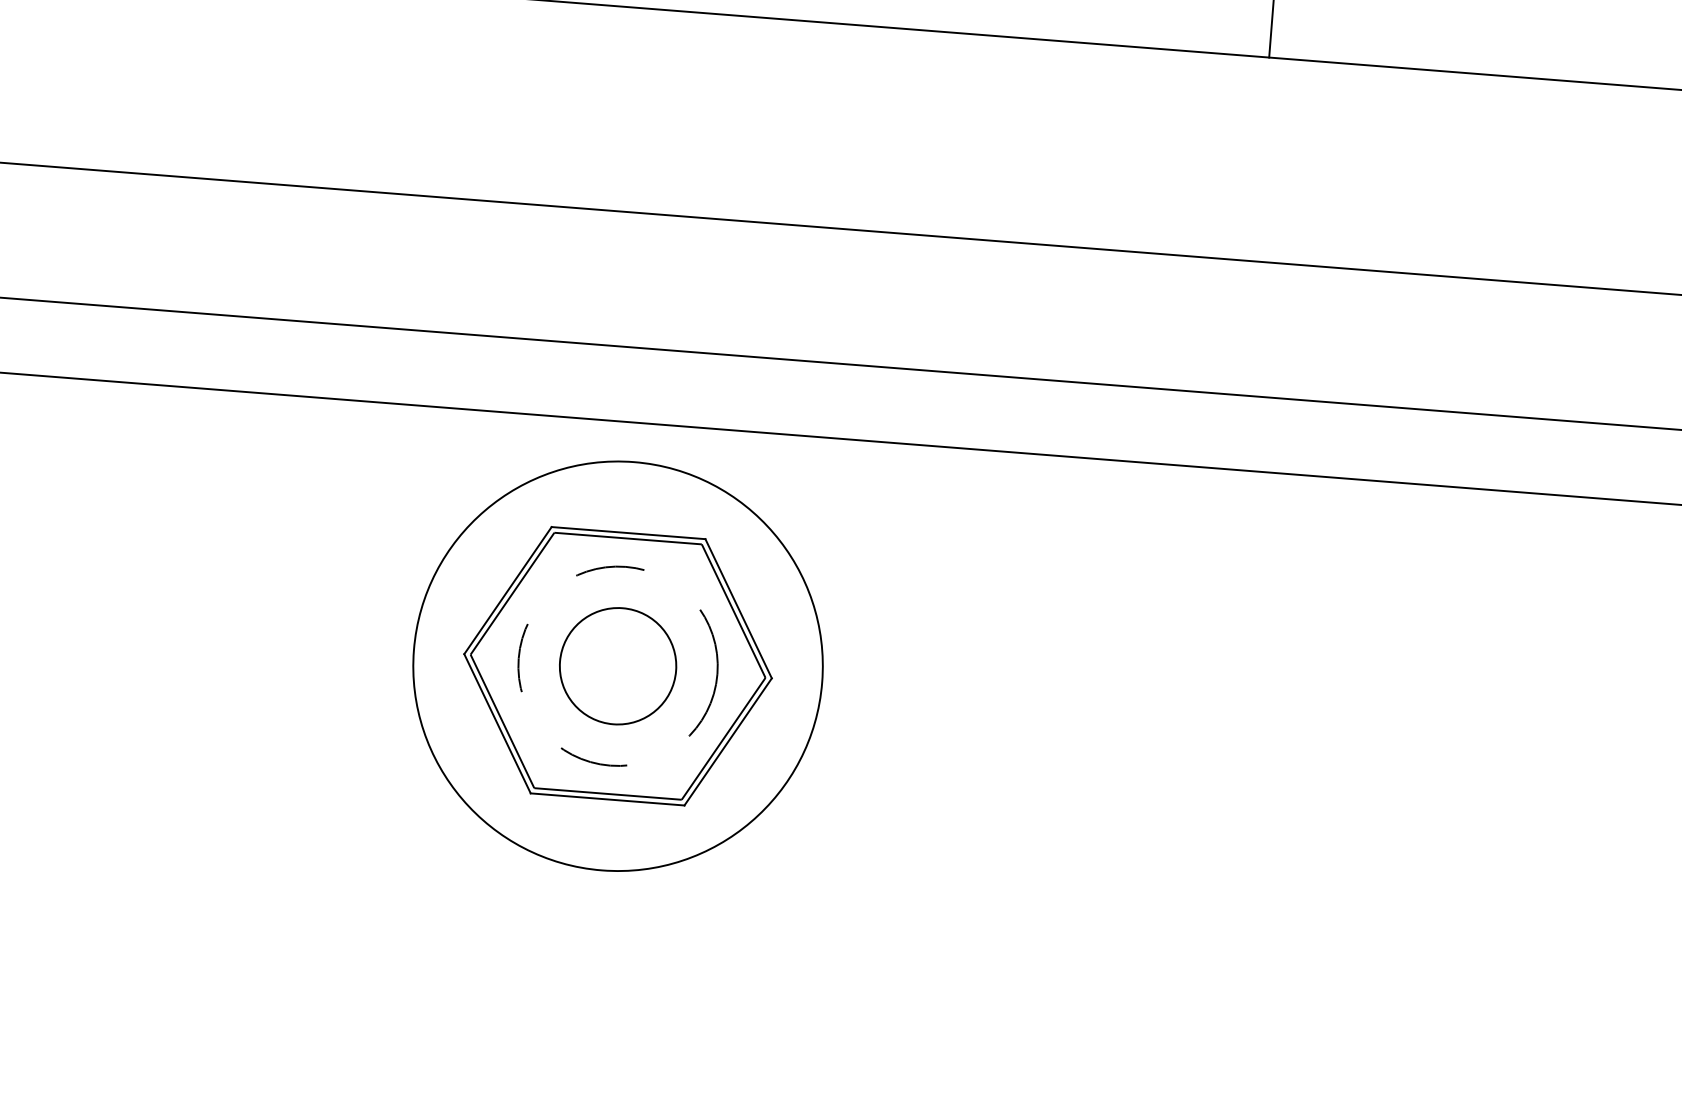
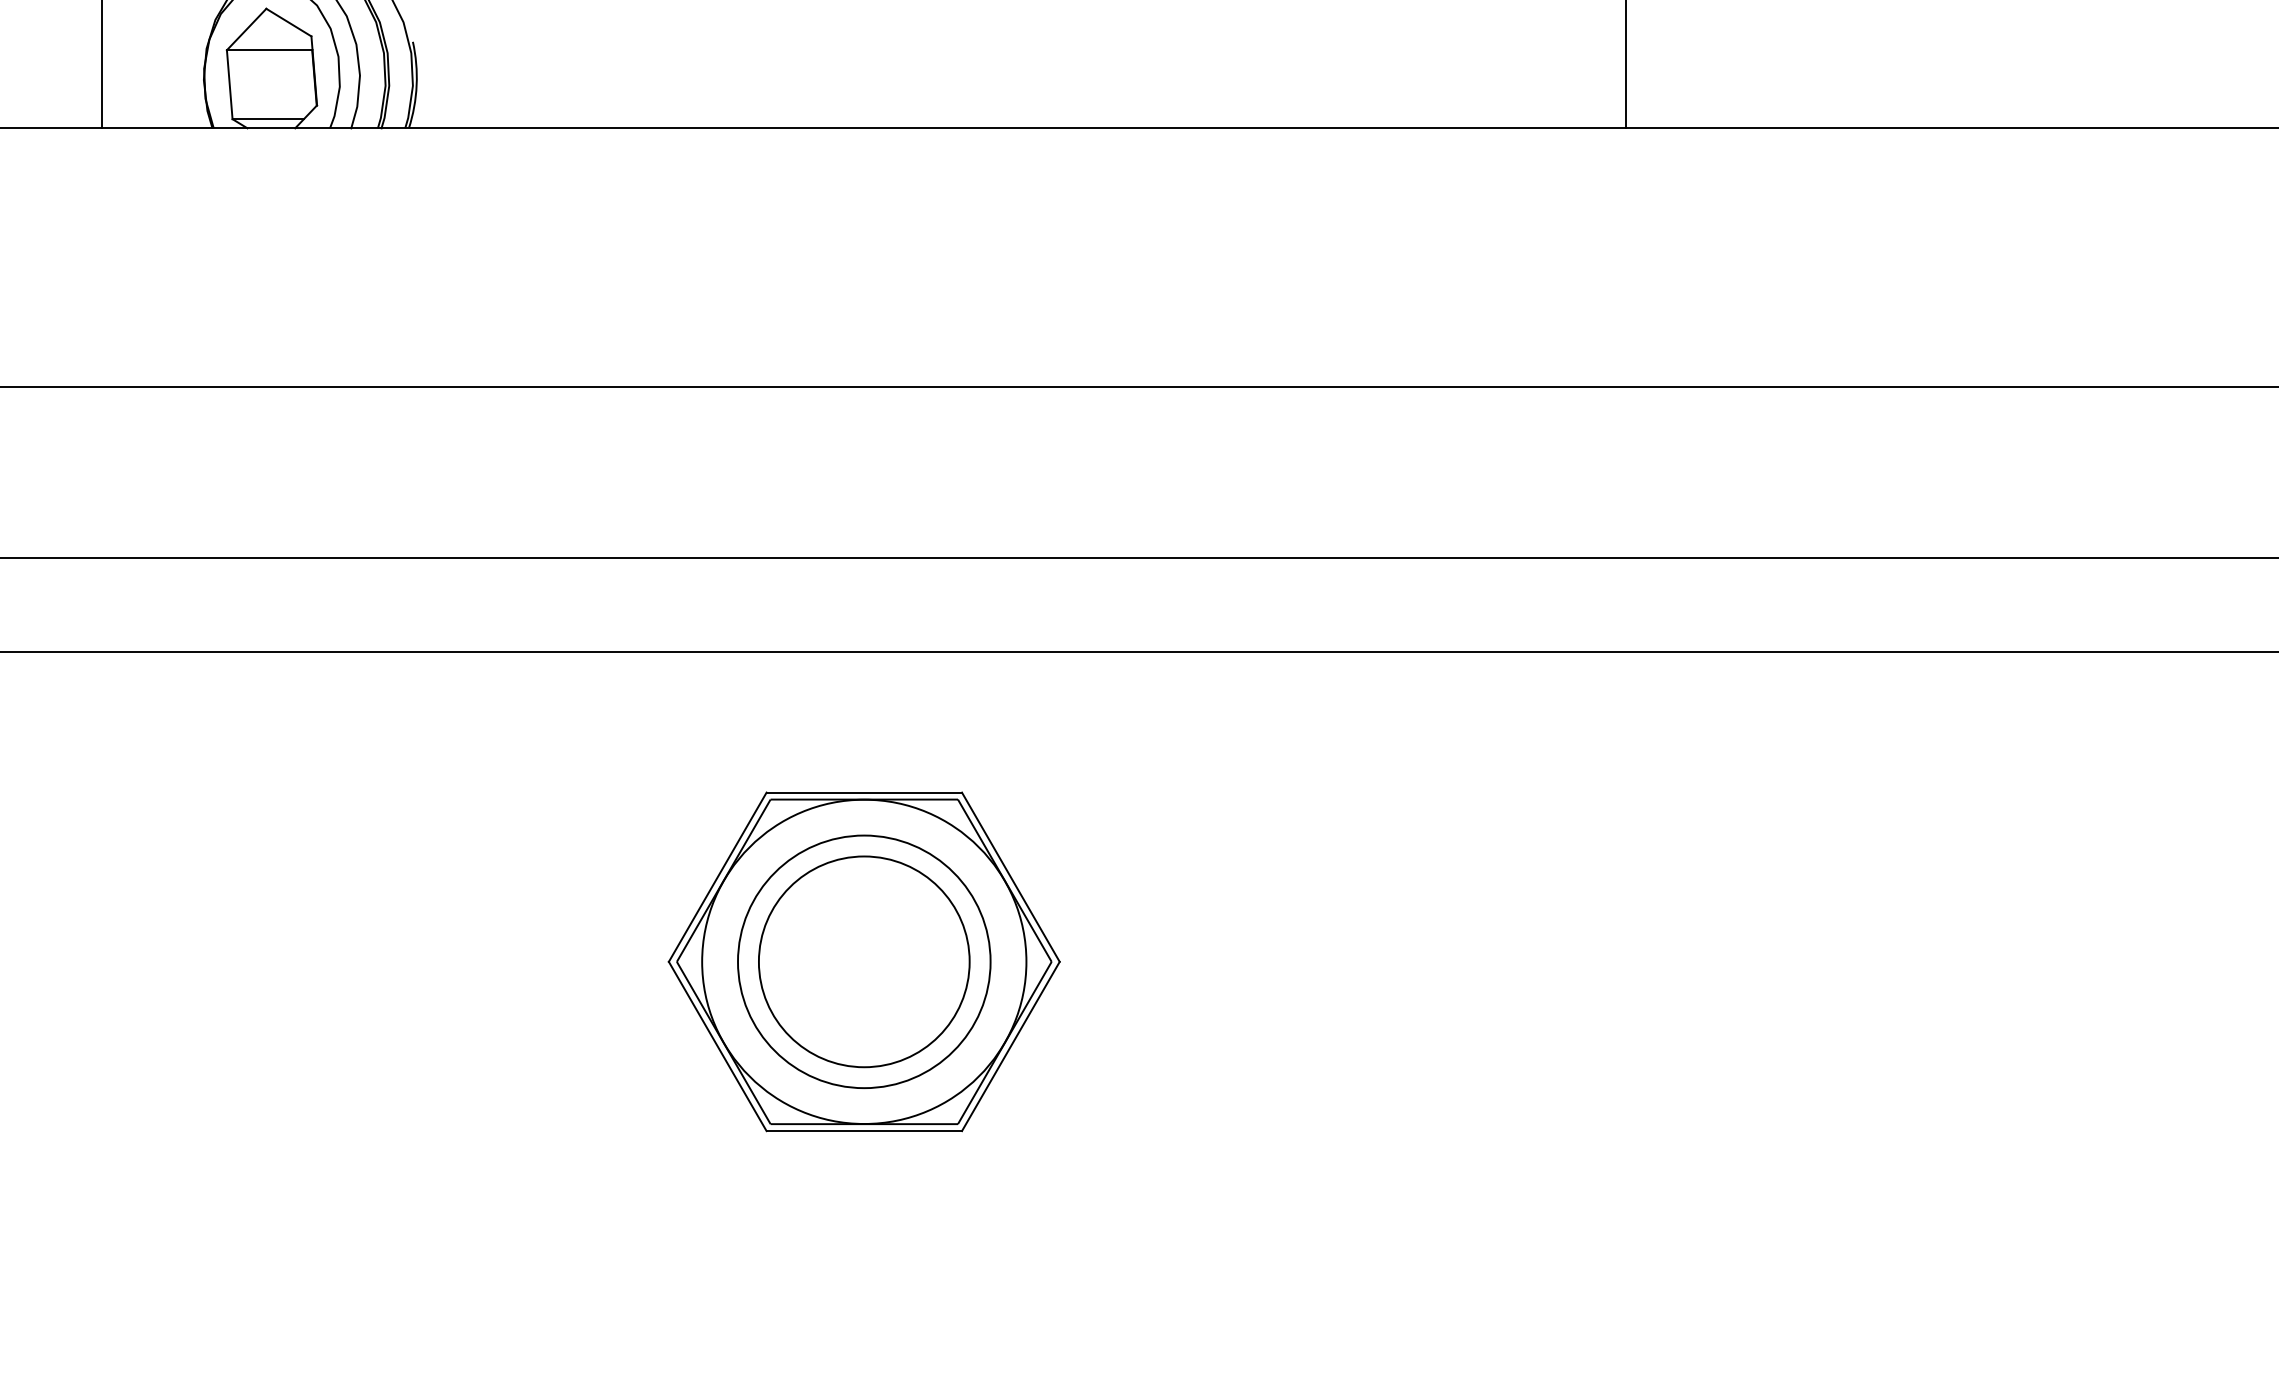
circle: (617, 665) -> (863, 961), size x1.43
circle: (618, 666) -> (864, 961), dashed -> solid
circle: (618, 666) -> (864, 961), size x0.62

